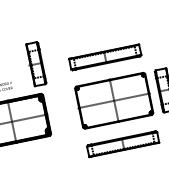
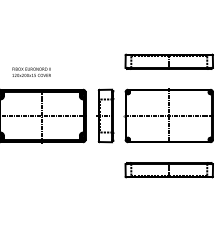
part: (35, 63) -> (105, 115), moved

